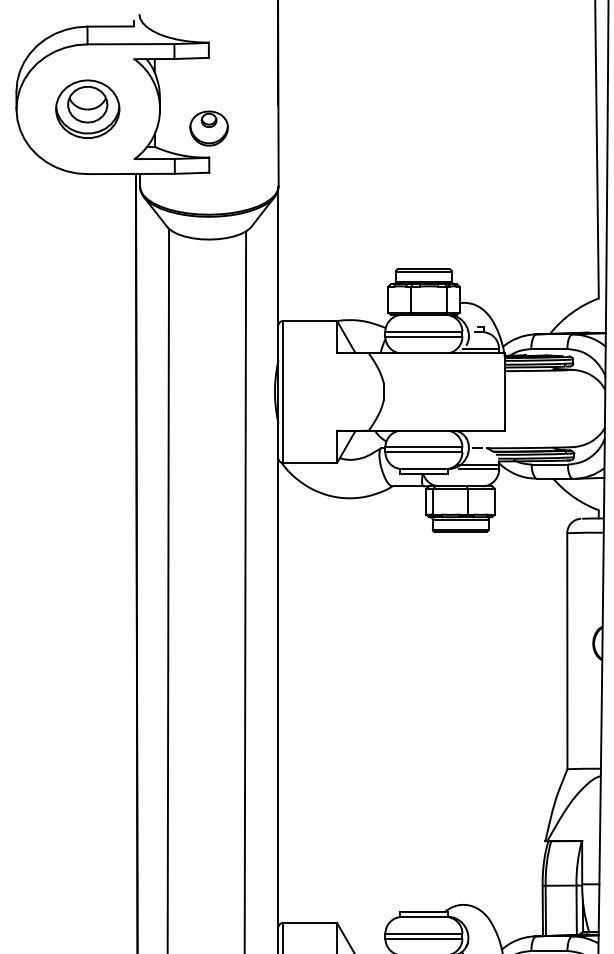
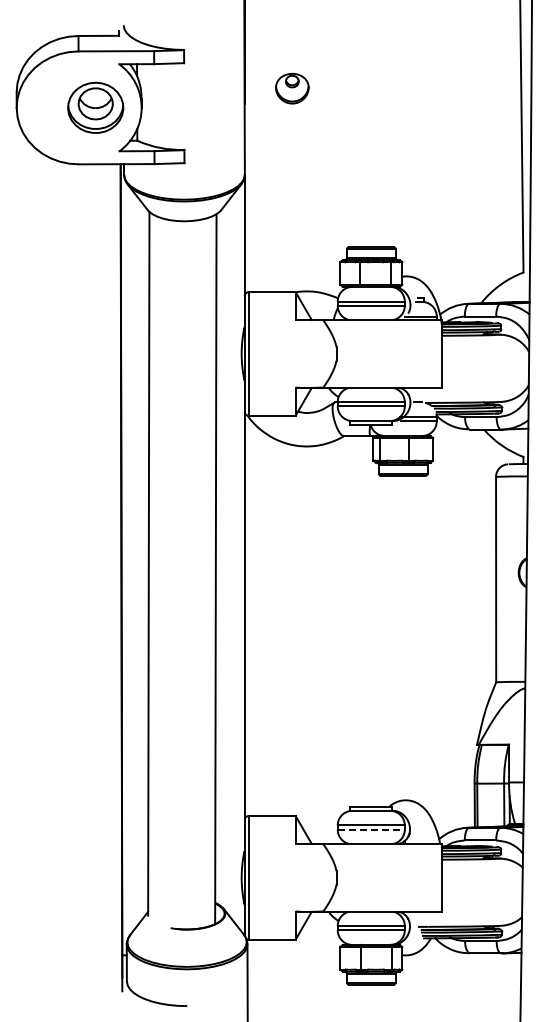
part: (87, 108) -> (95, 107), moved
part: (209, 128) -> (292, 88), moved
line: (424, 938) -> (371, 829), solid -> dashed

